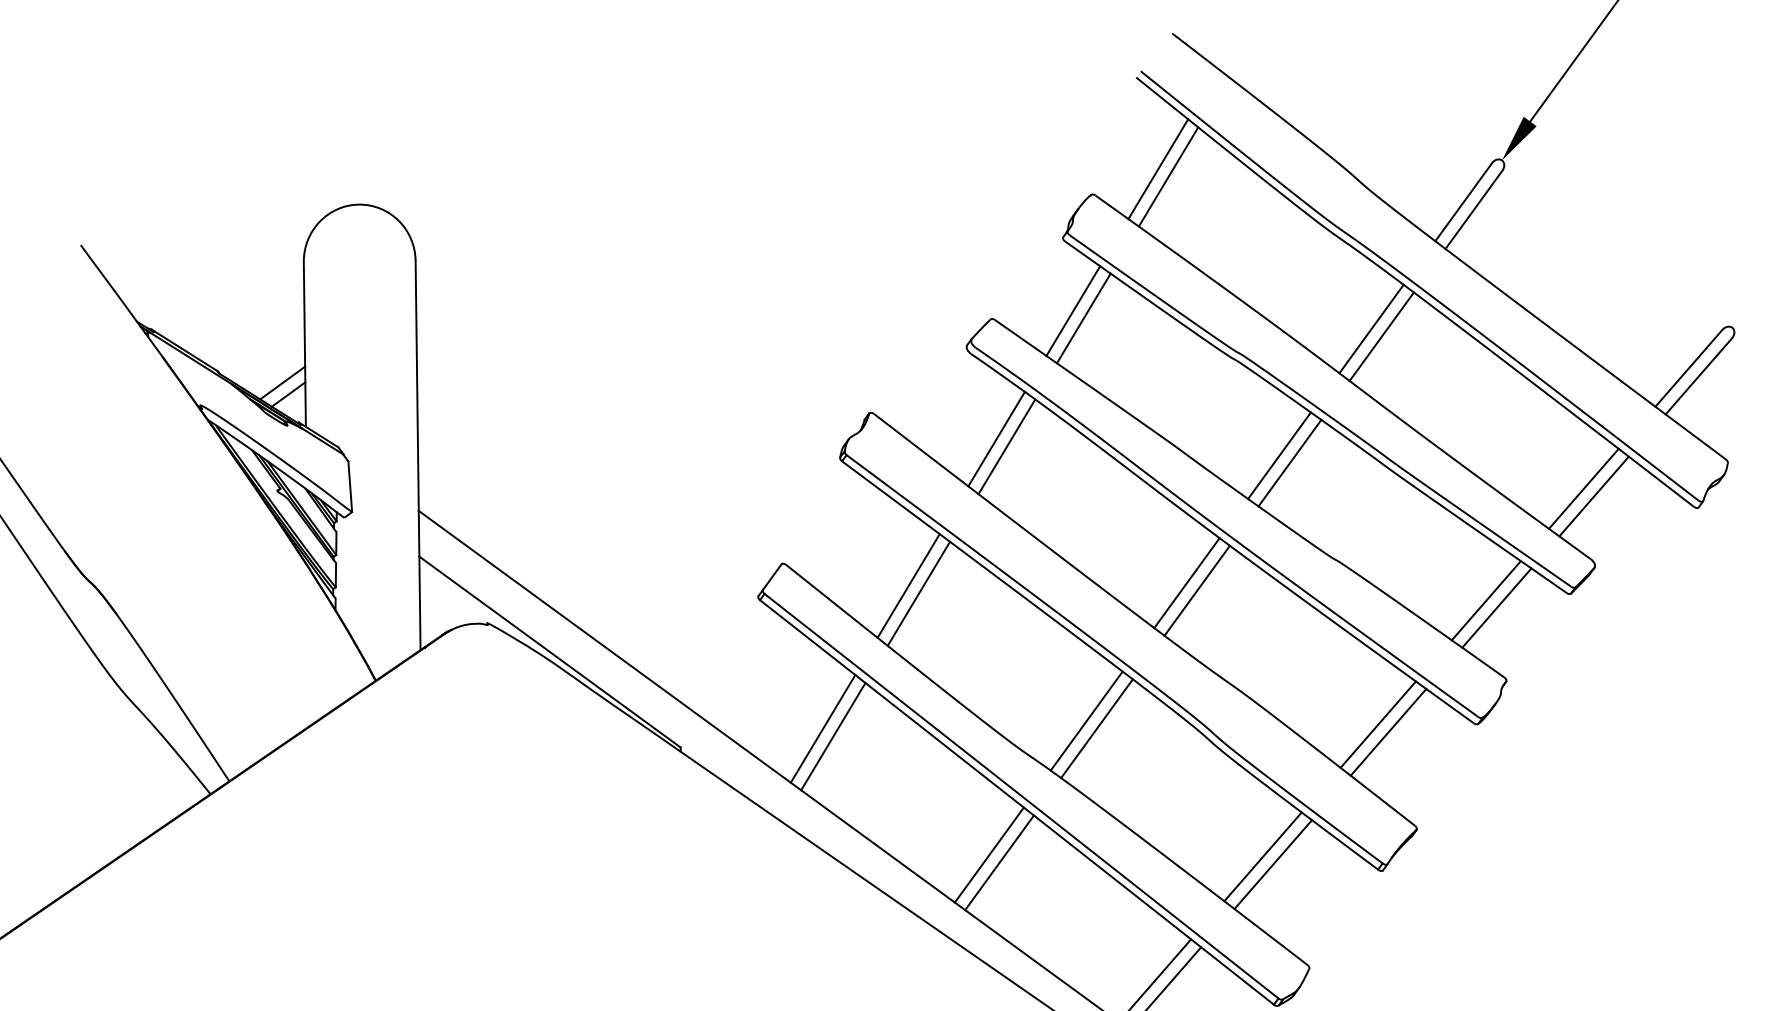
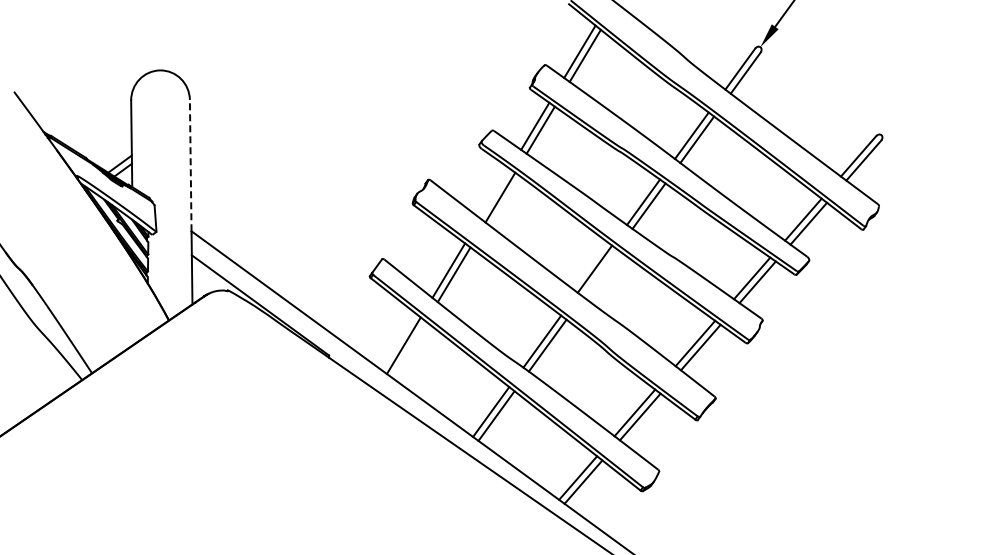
line: (416, 385) -> (190, 165), solid -> dashed
line: (995, 438) -> (494, 193), removed
line: (1197, 589) -> (600, 272), removed
line: (833, 736) -> (409, 349), removed

